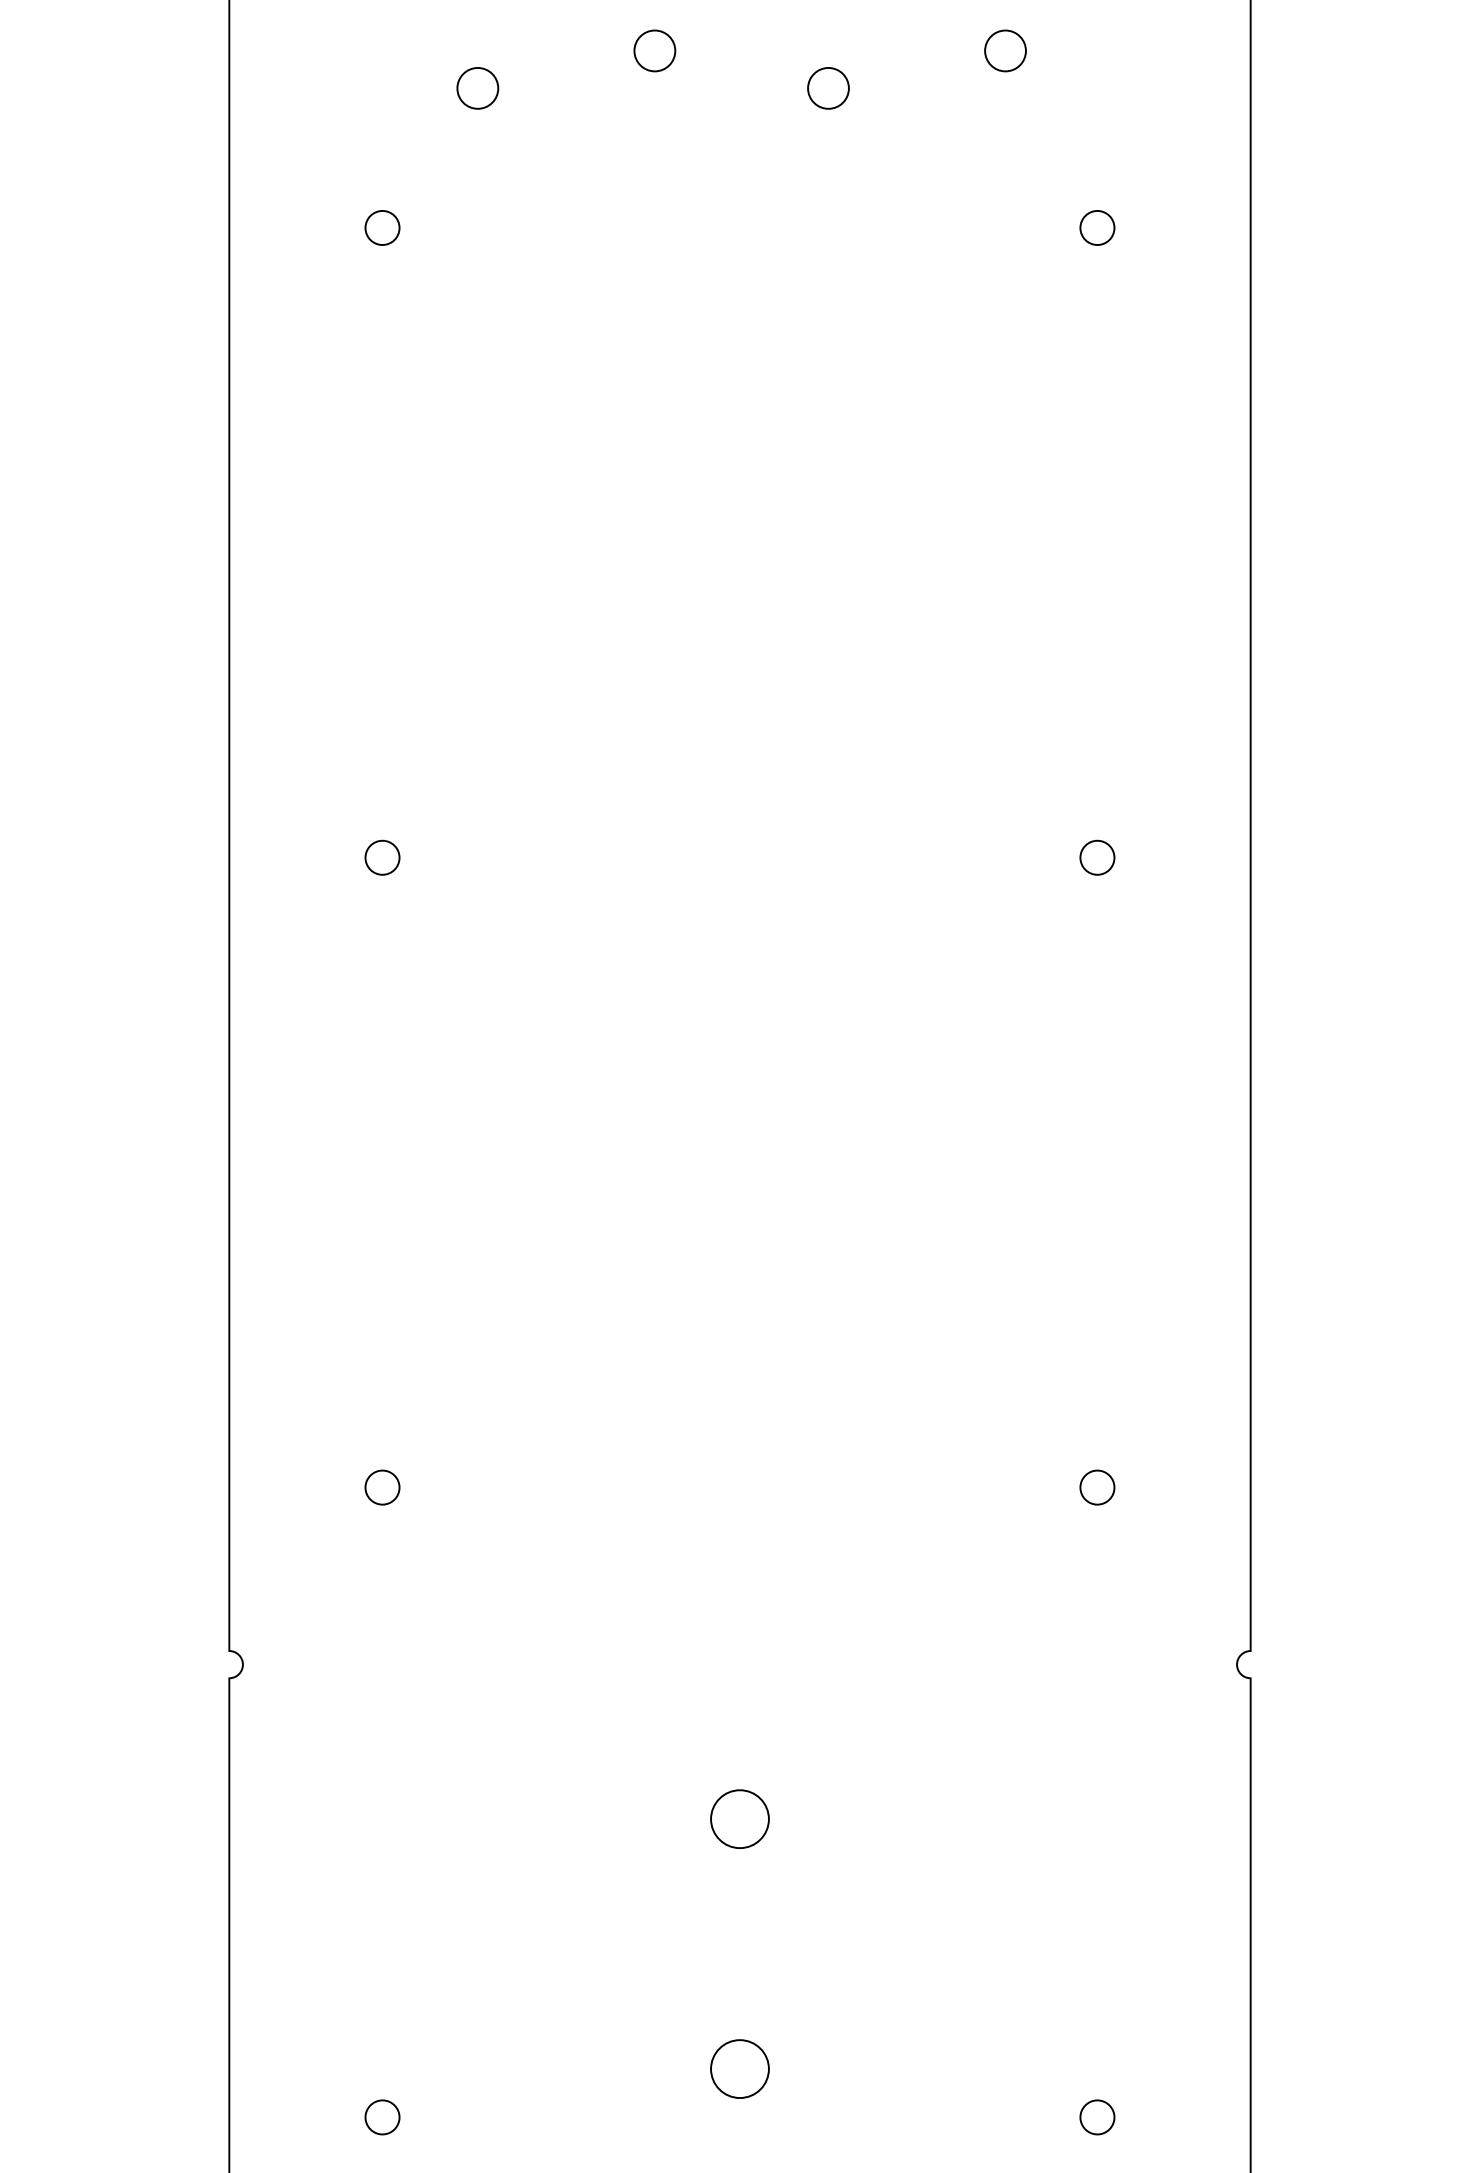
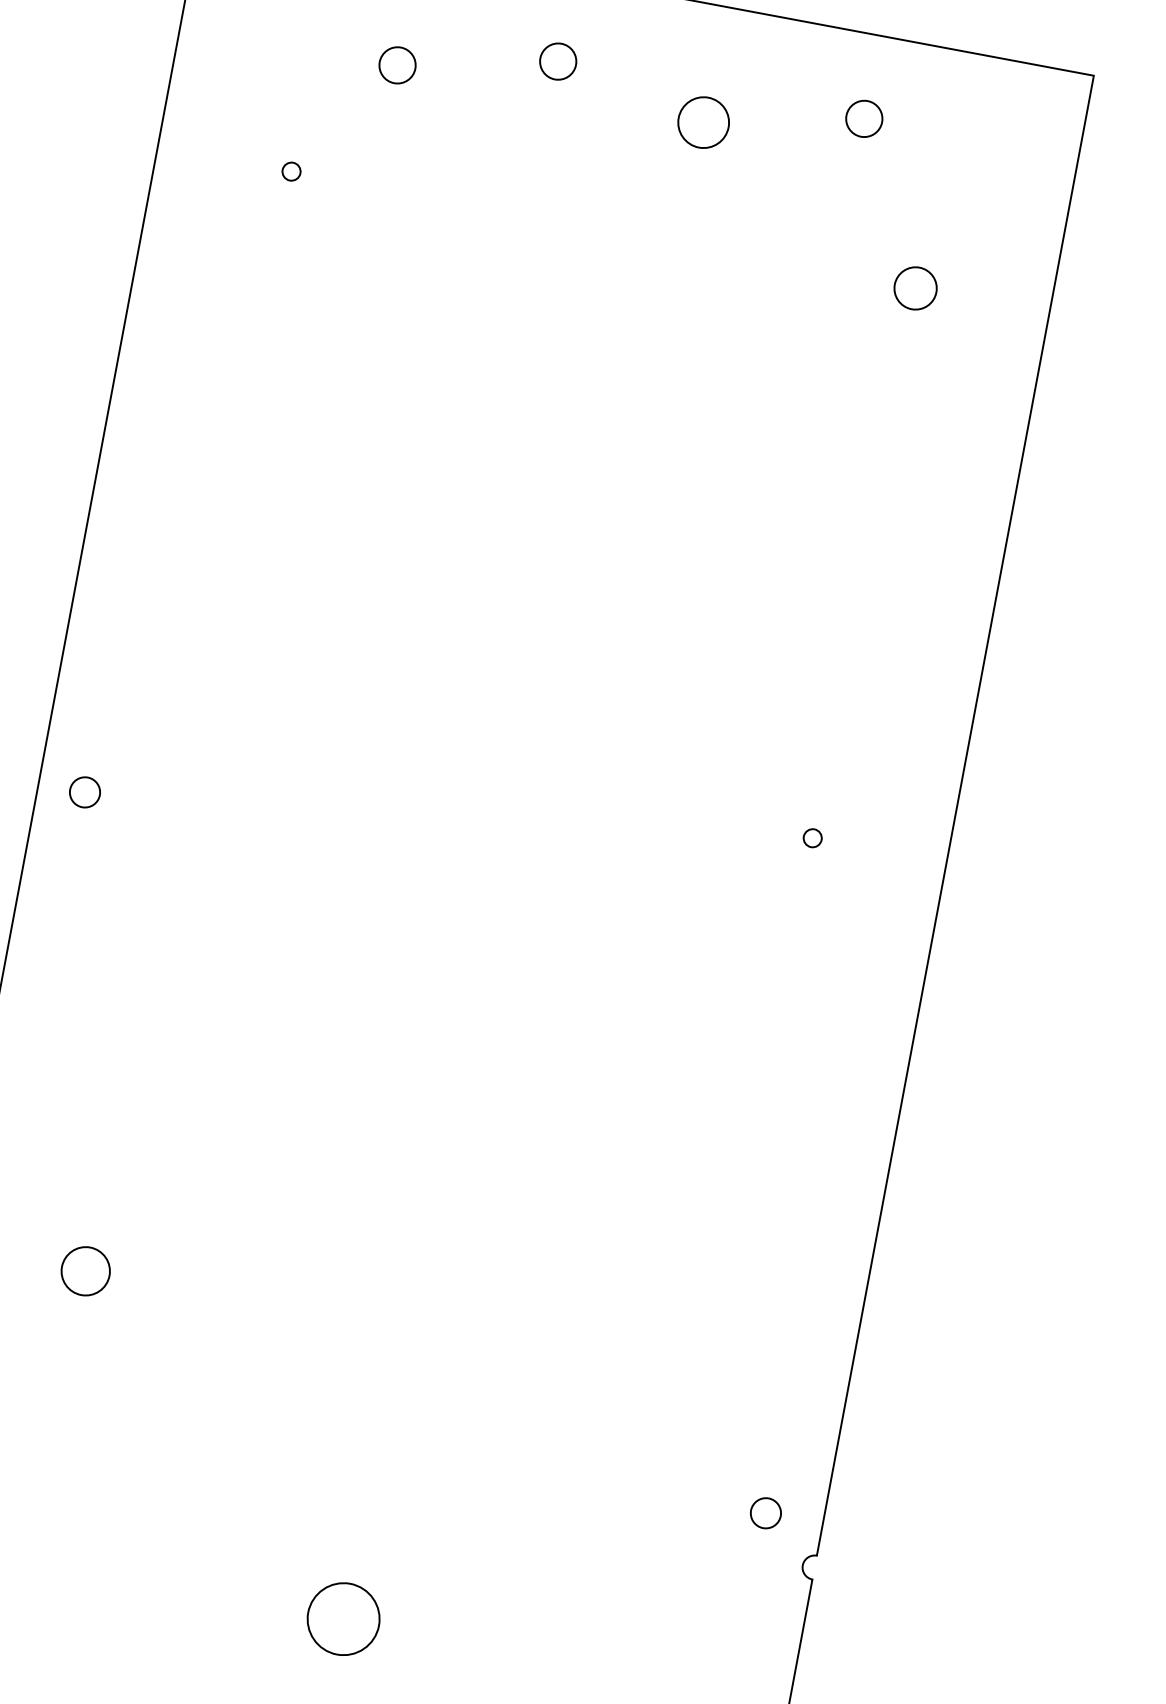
circle: (828, 88) -> (703, 122), size x1.4
circle: (382, 227) -> (291, 171), size x0.6
circle: (1097, 227) -> (915, 288), size x1.4
circle: (382, 857) -> (85, 792), moved
circle: (1097, 857) -> (812, 838), size x0.6
circle: (382, 1487) -> (85, 1271), size x1.6
circle: (1097, 1487) -> (765, 1513), moved
circle: (739, 1818) -> (343, 1618), size x1.4

